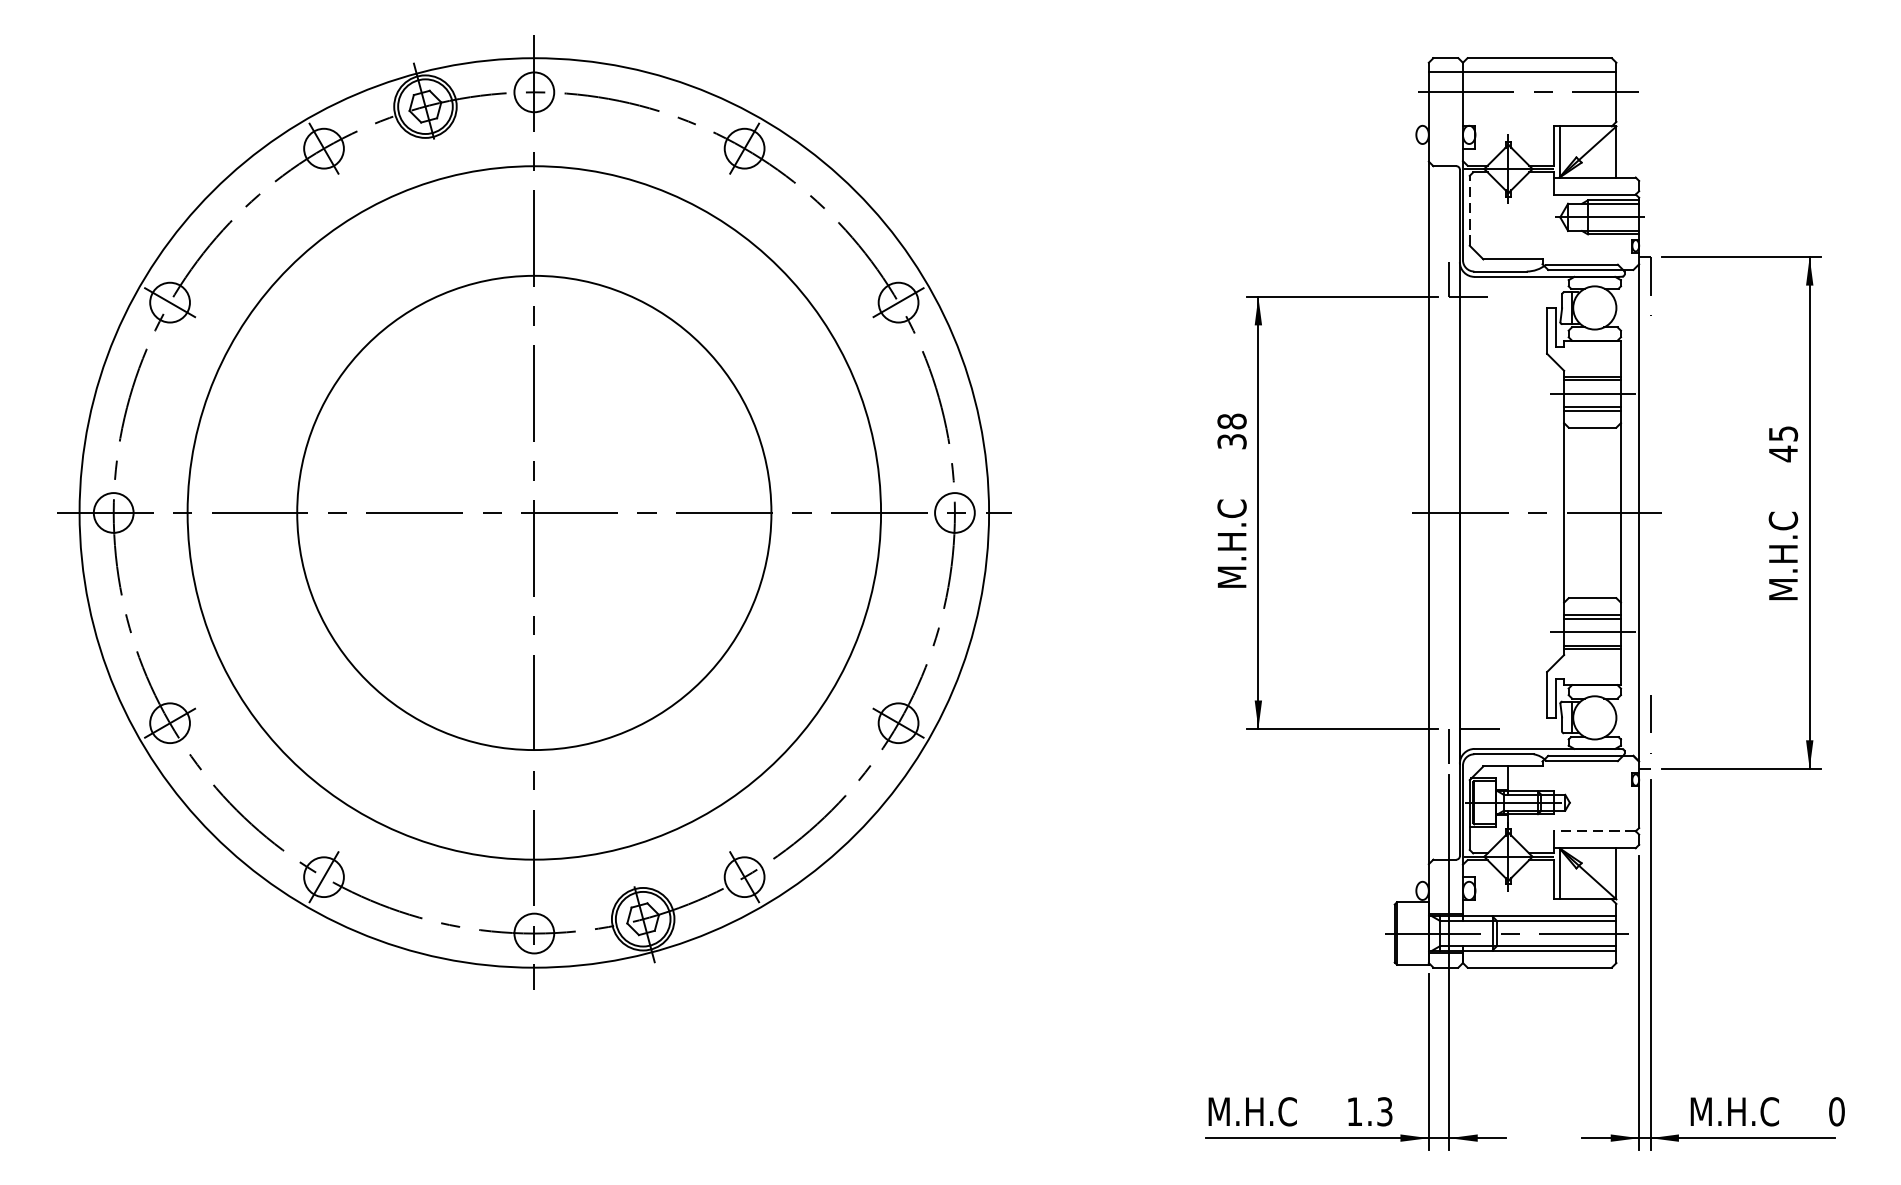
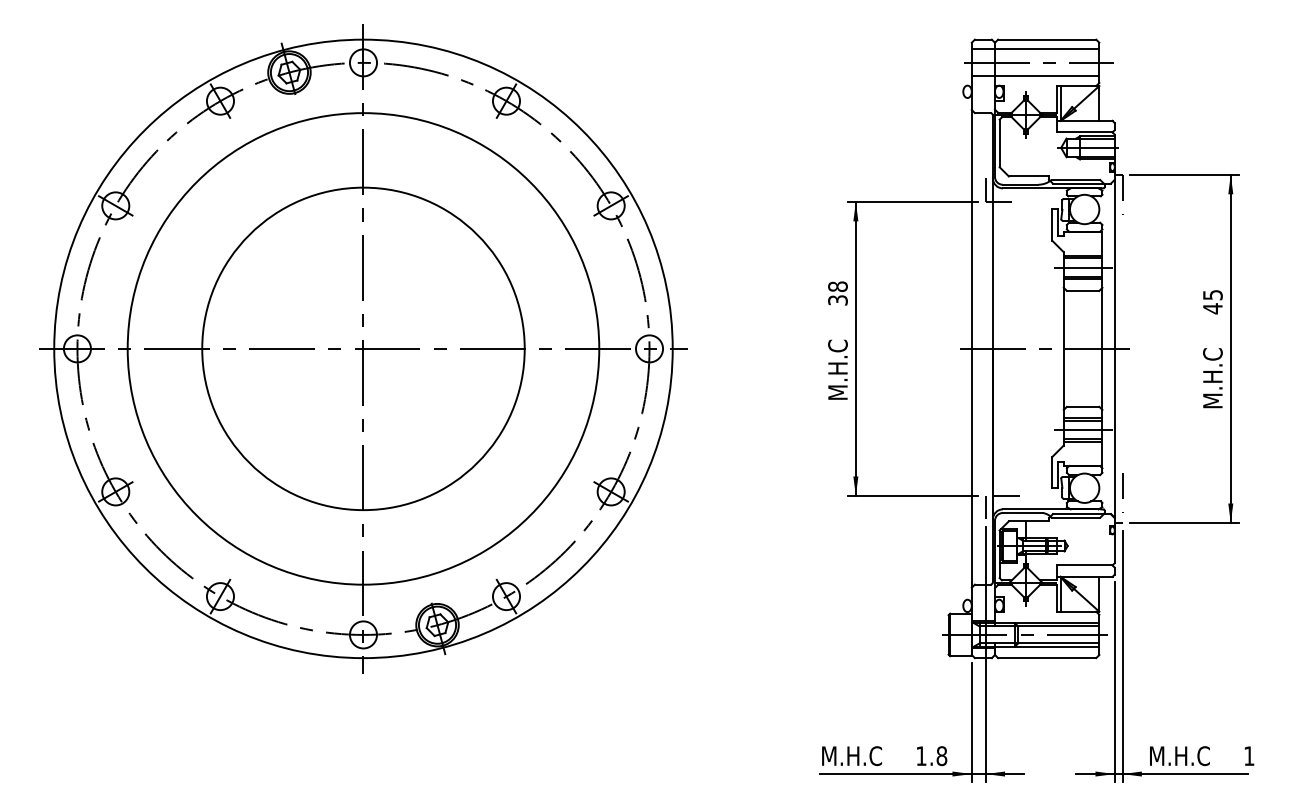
line: (1522, 112) -> (1035, 76), added
line: (1469, 210) -> (999, 143), dashed -> solid
line: (1594, 831) -> (1084, 565), dashed -> solid
text: (1384, 1112) -> (941, 756), 1.3 -> 1.8
text: (1837, 1112) -> (1249, 756), 0 -> 1

